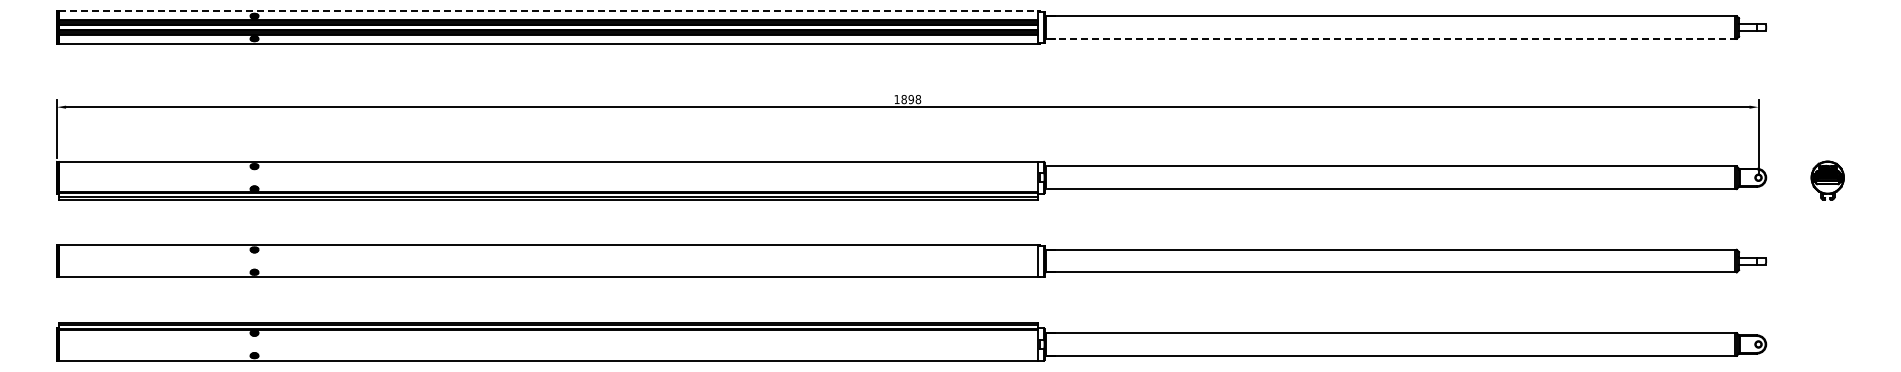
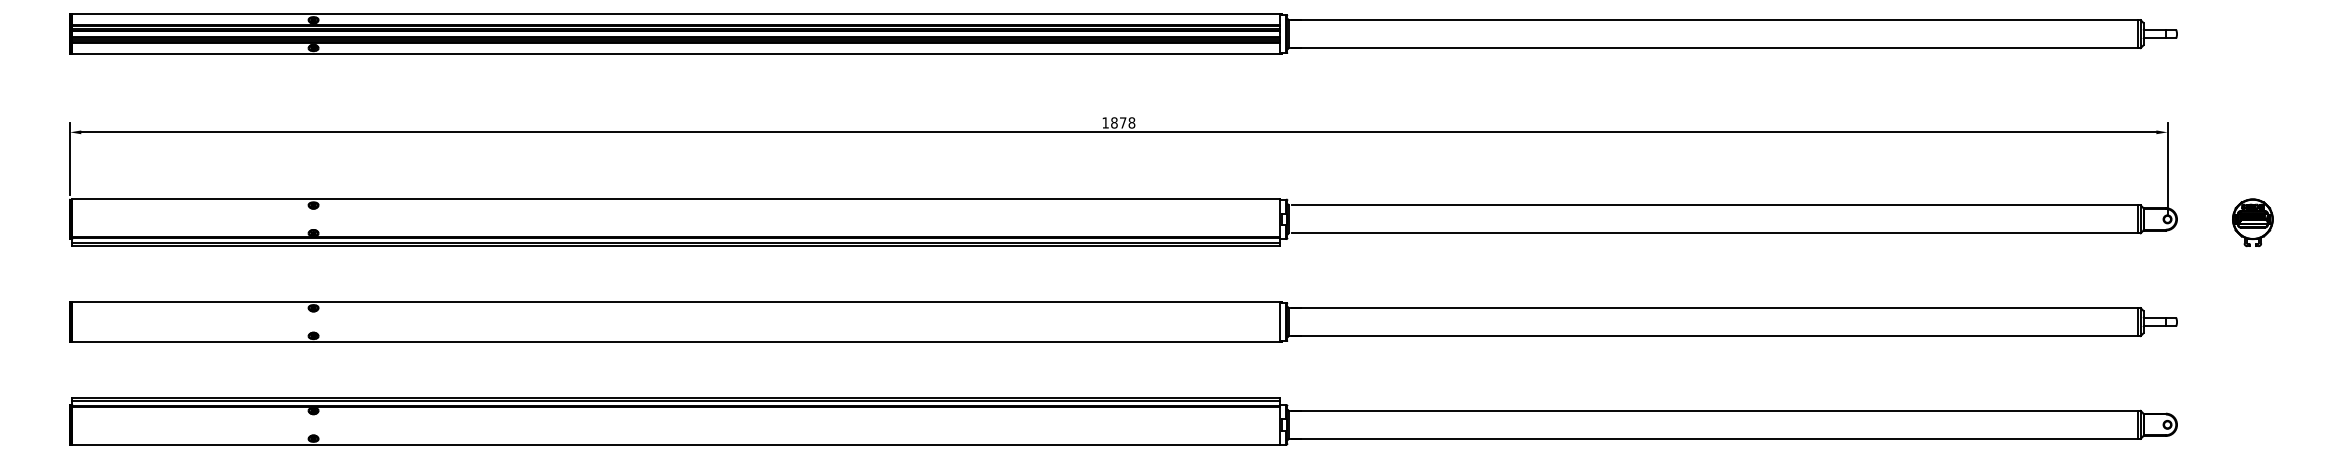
line: (548, 11) -> (675, 14), dashed -> solid
line: (1391, 38) -> (1715, 47), dashed -> solid
text: (910, 99) -> (1122, 122), 1898 -> 1878

